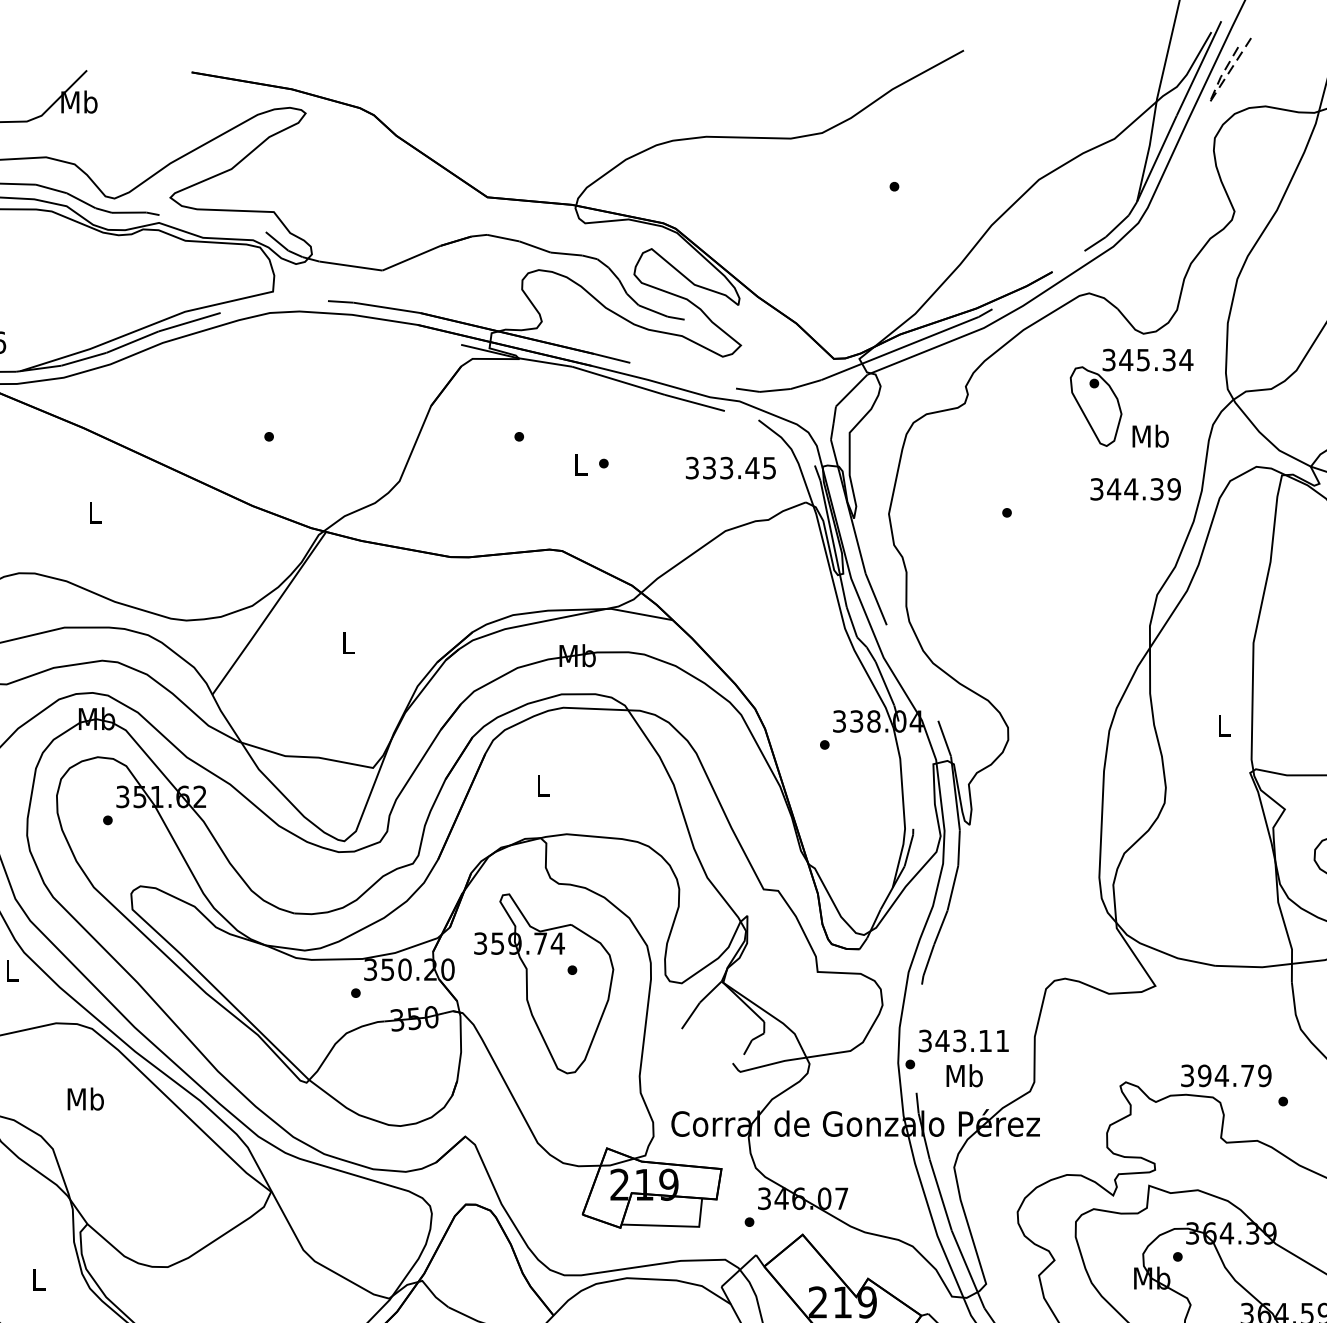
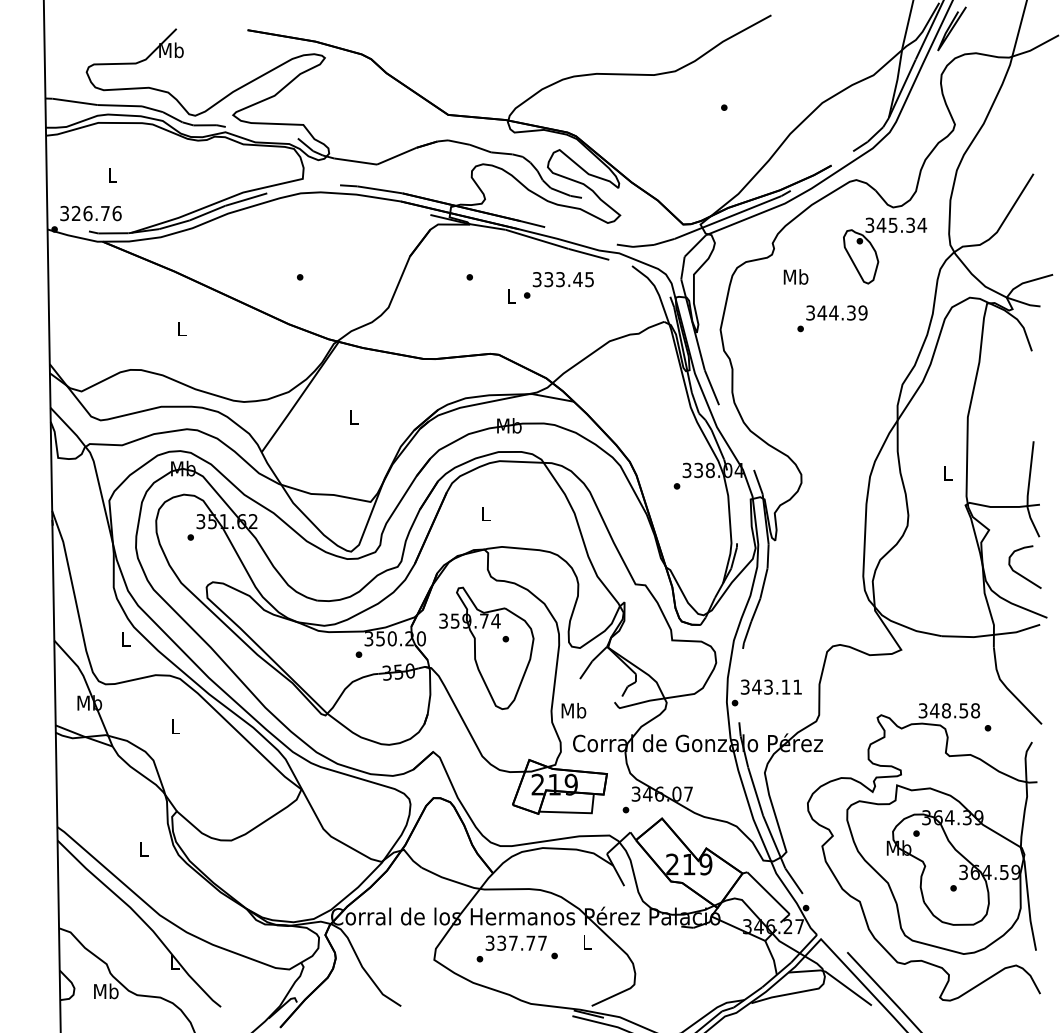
line: (1211, 100) -> (939, 49), dashed -> solid
text: (1149, 435) -> (795, 276), moved
text: (729, 467) -> (562, 279), moved
text: (1135, 488) -> (836, 312), moved
text: (964, 1075) -> (573, 710), moved
text: (1233, 1075) -> (954, 710), 394.79 -> 348.58
text: (85, 1098) -> (175, 726), Mb -> L

